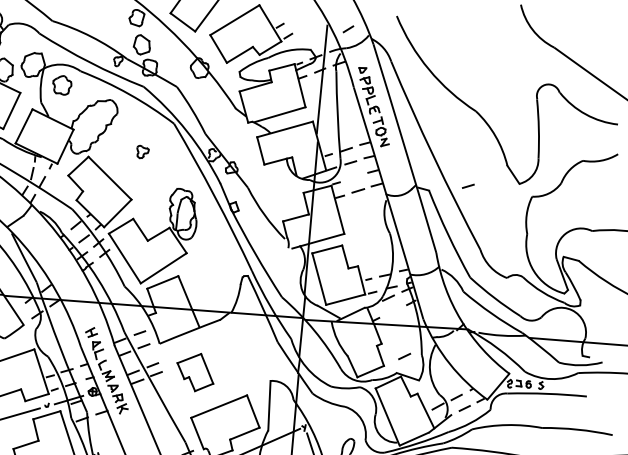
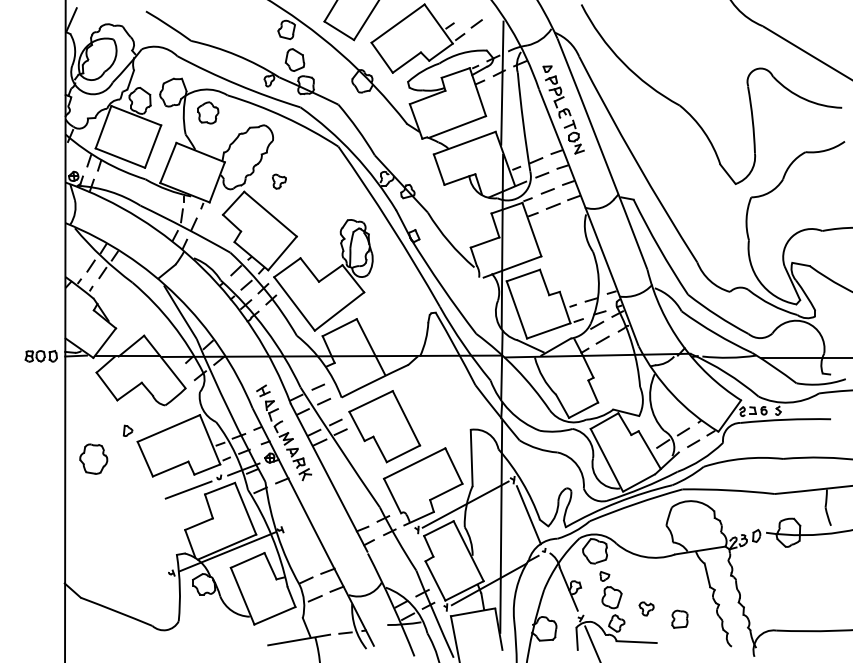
line: (348, 28) -> (476, 23), moved
part: (142, 152) -> (279, 181), moved
line: (468, 186) -> (547, 191), moved
line: (404, 355) -> (602, 339), moved
part: (195, 372) -> (384, 426), size x1.67

